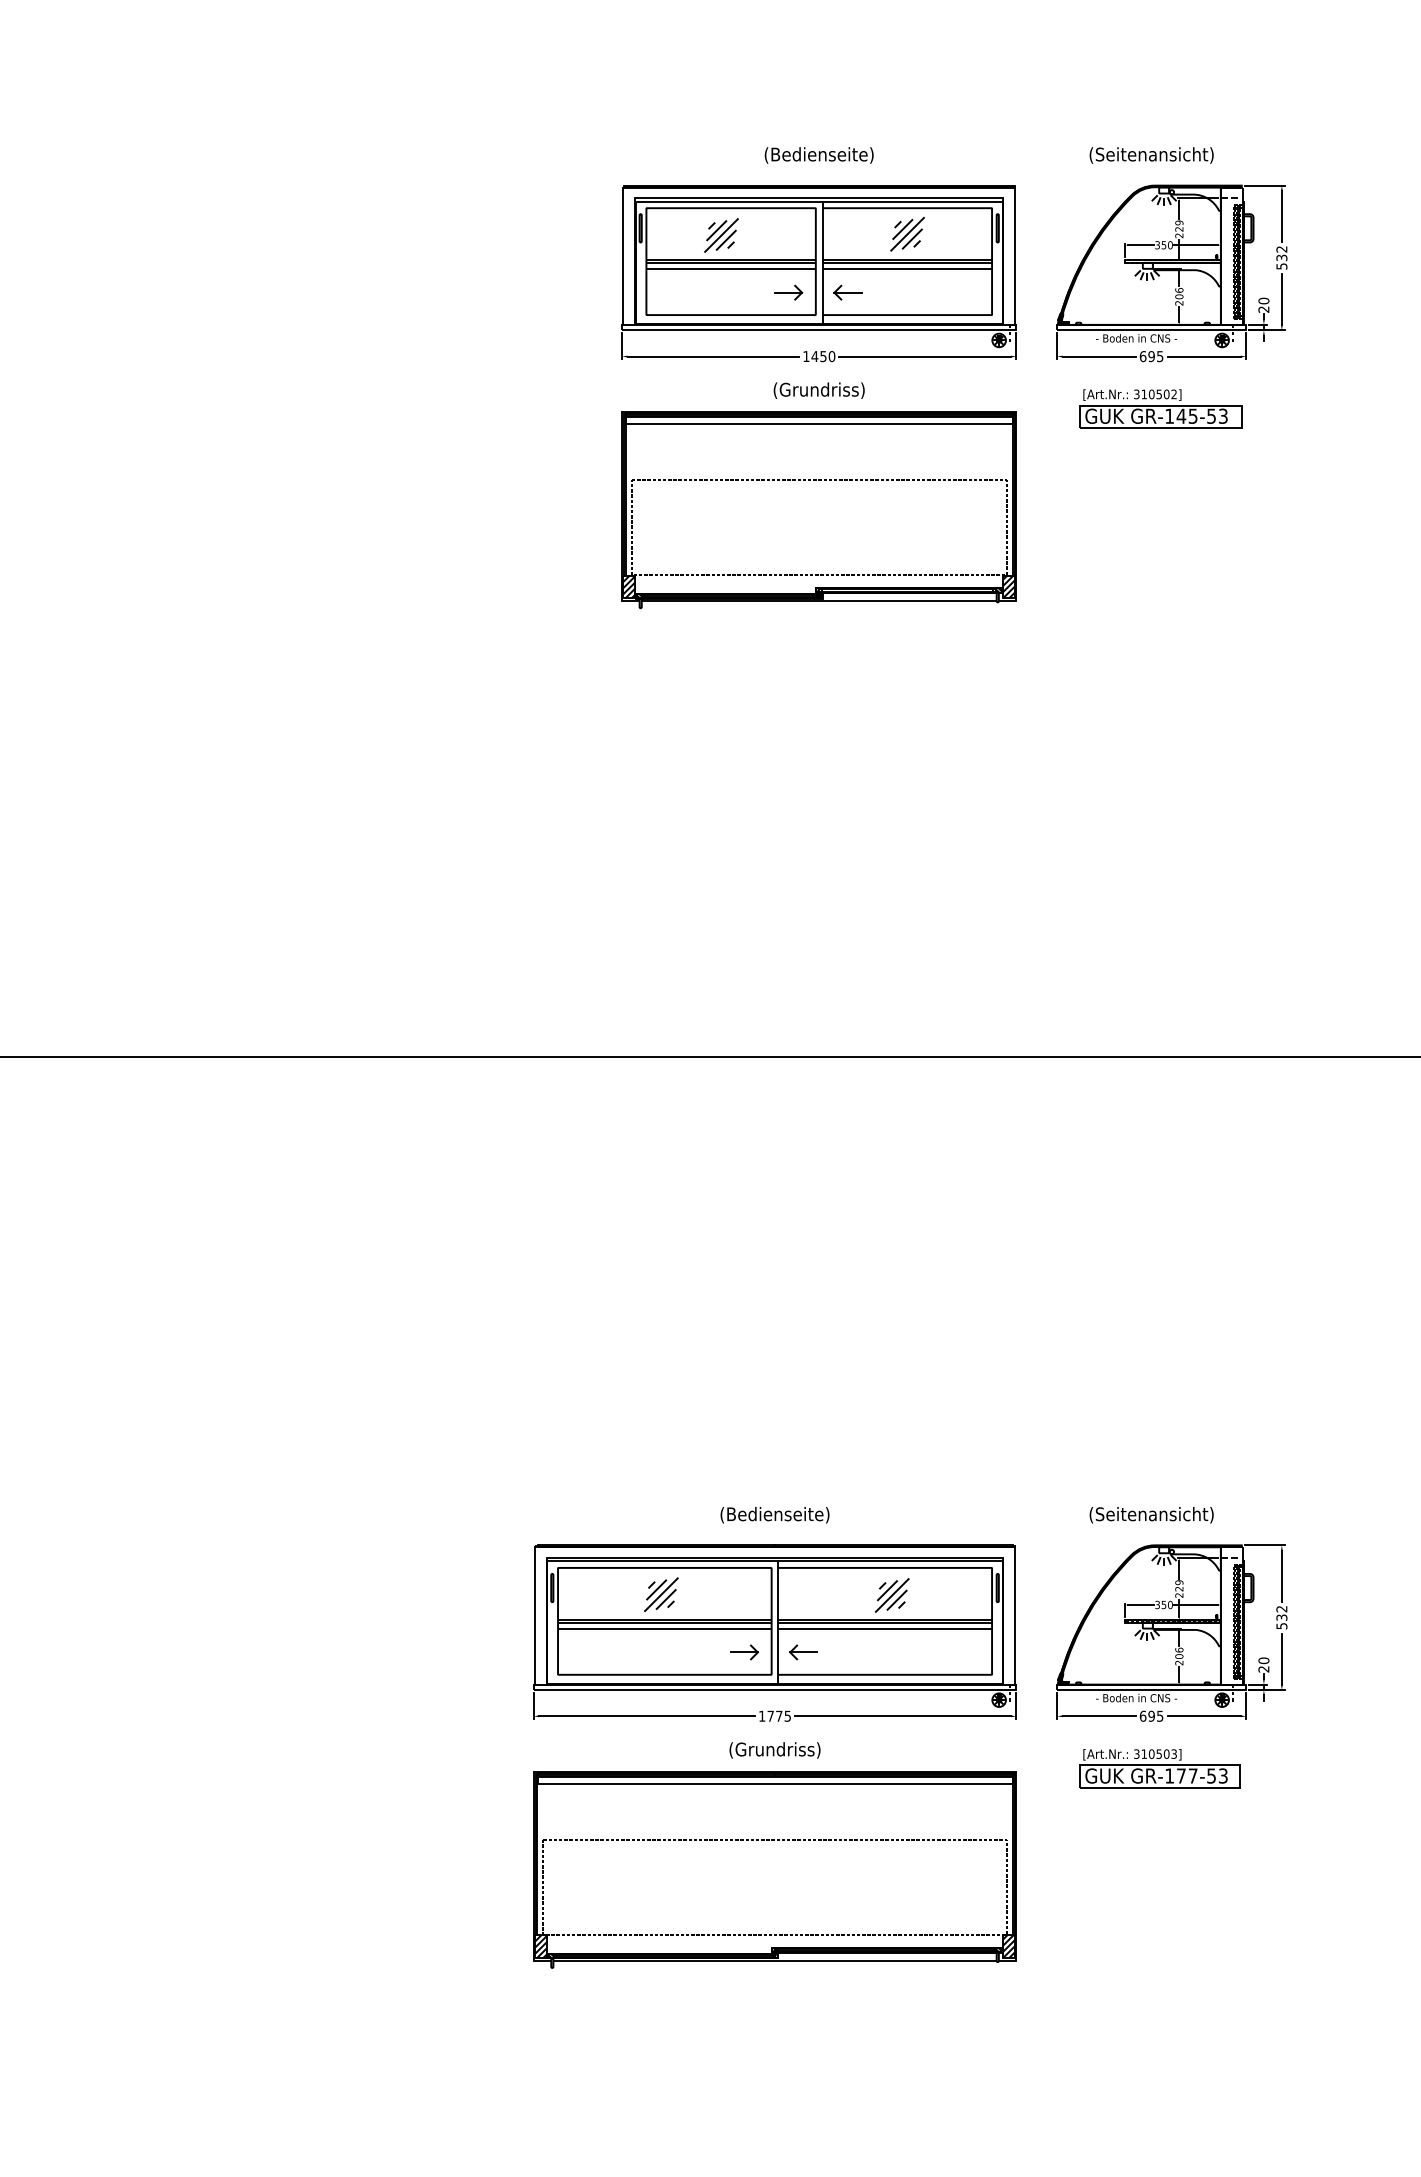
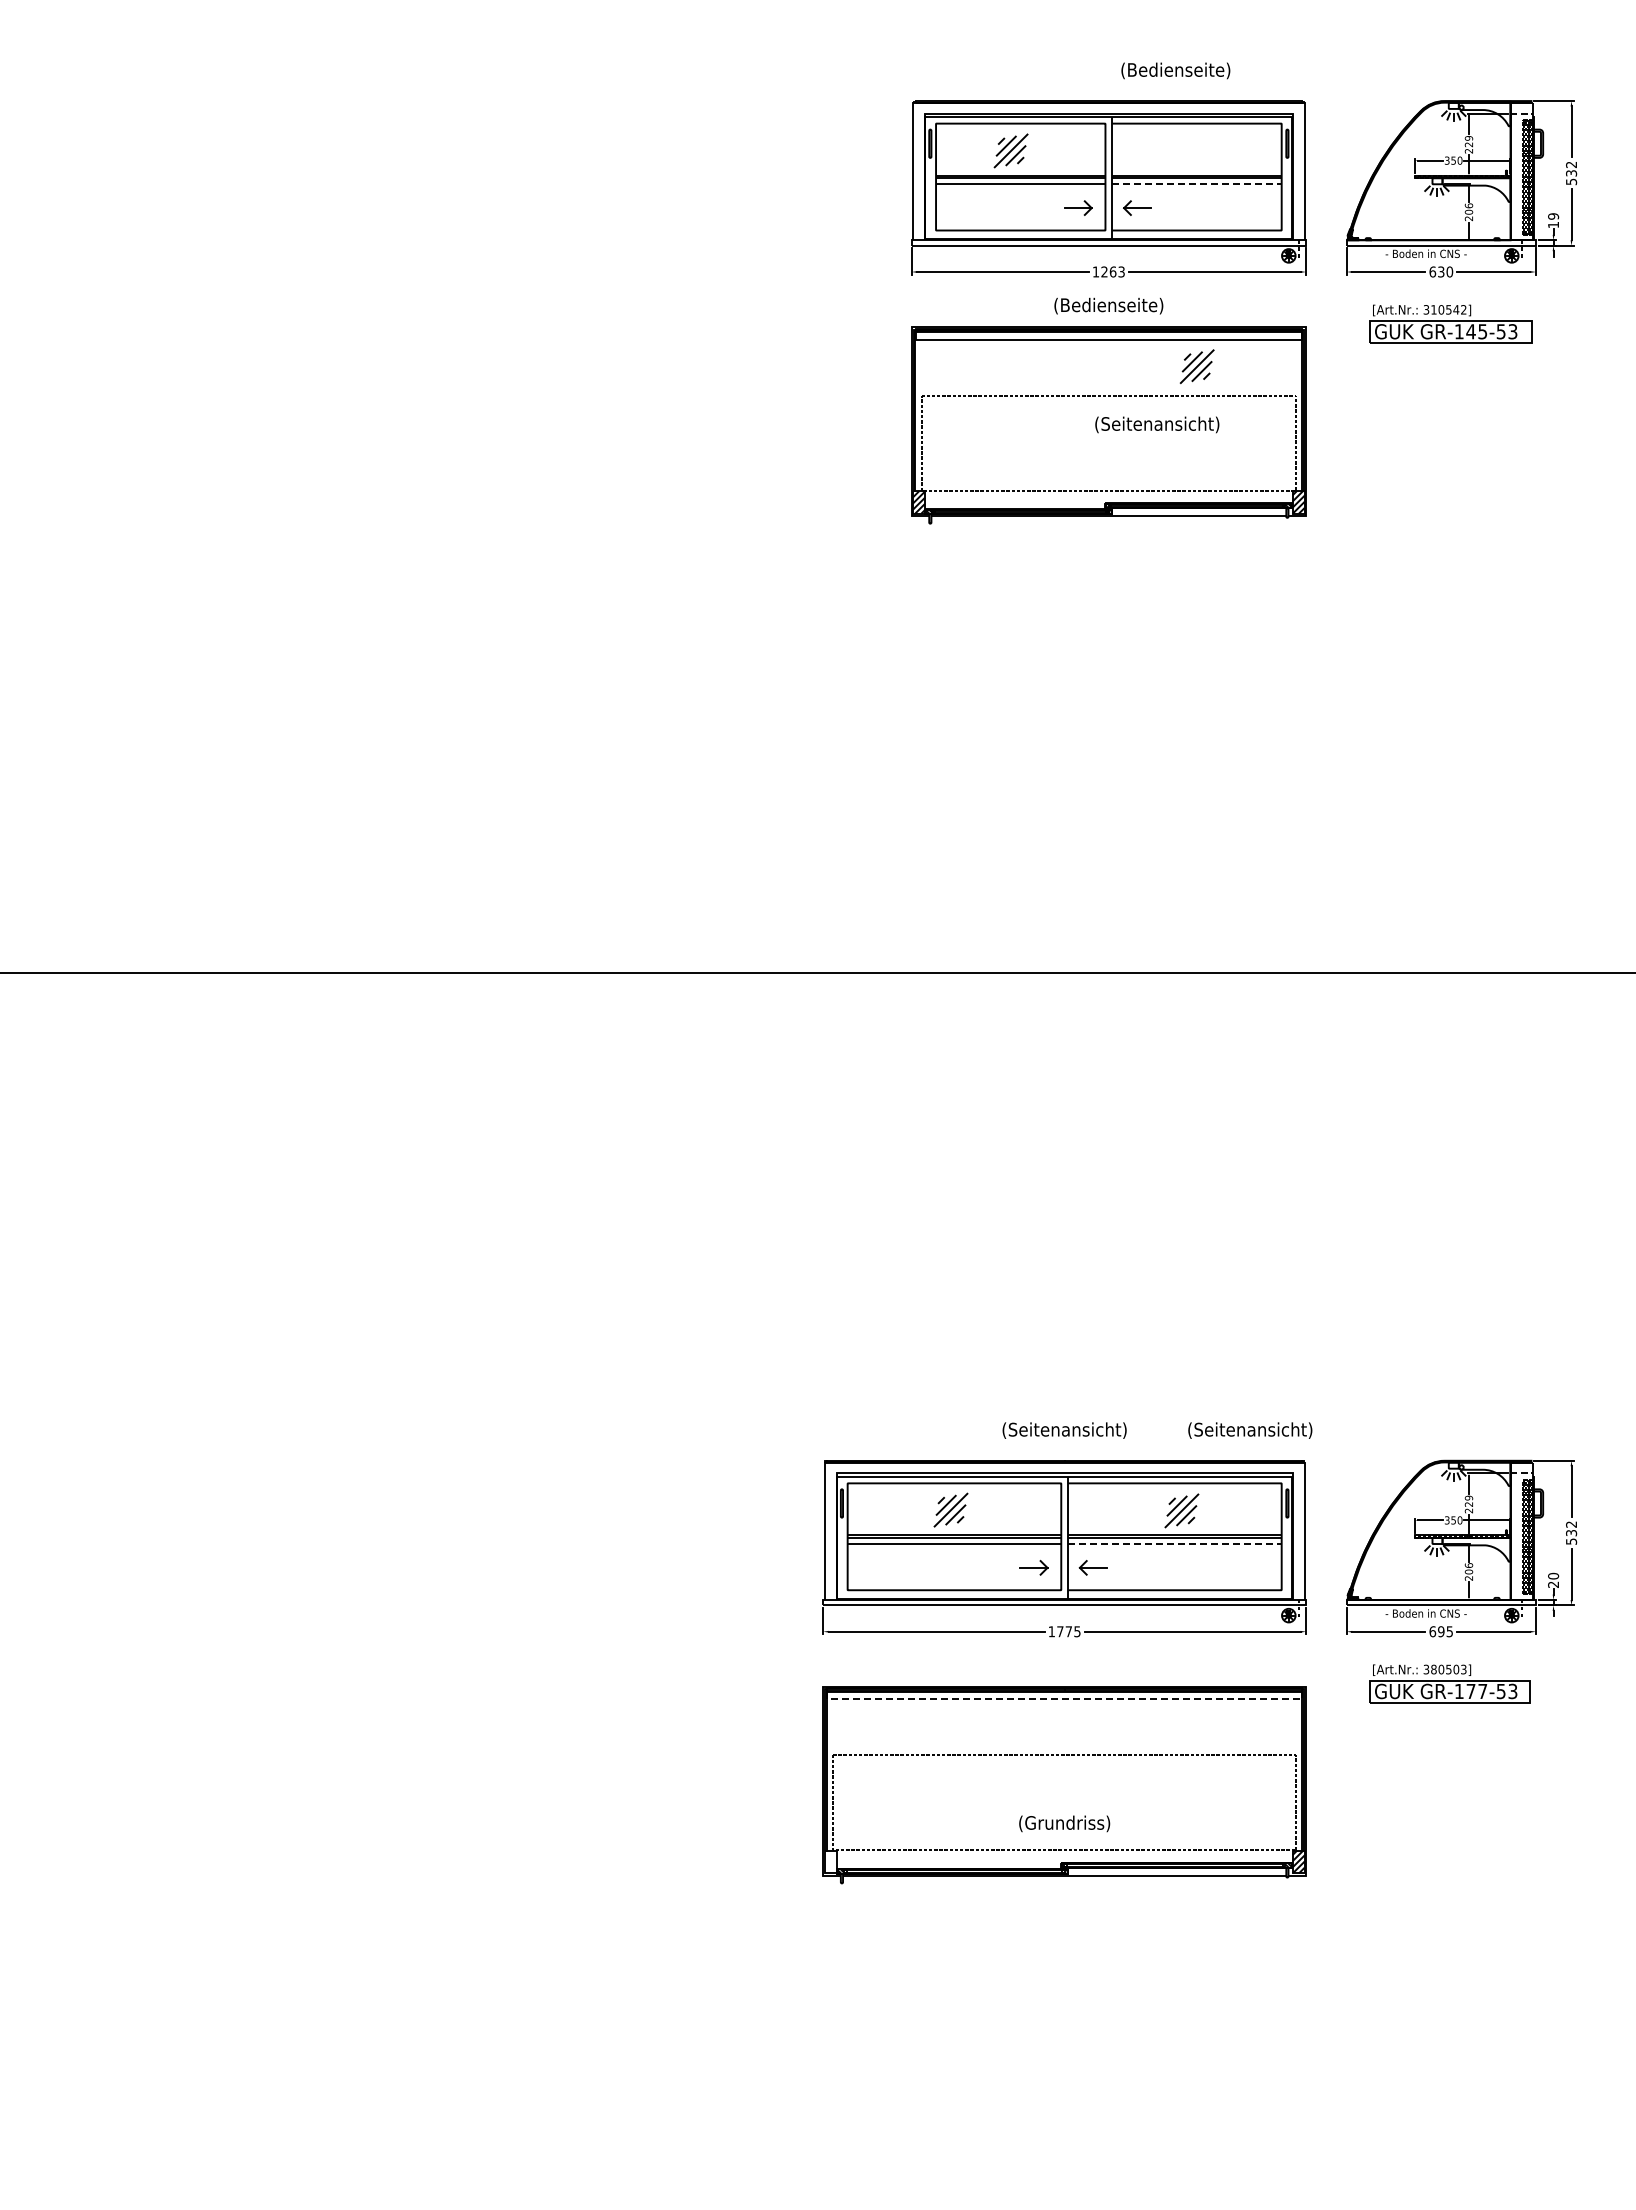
text: (818, 155) -> (1175, 70), moved
text: (1151, 155) -> (1157, 424), moved
part: (906, 234) -> (1196, 366), moved
line: (906, 269) -> (1196, 184), solid -> dashed
text: (1263, 305) -> (1553, 220), 20 -> 19
text: (822, 356) -> (1112, 271), 1450 -> 1263
text: (1155, 356) -> (1445, 271), 695 -> 630
text: (818, 390) -> (1108, 305), (Grundriss) -> (Bedienseite)
text: (1166, 394) -> (1456, 309), 310502] -> 310542]
text: (774, 1515) -> (1064, 1430), (Bedienseite) -> (Seitenansicht)
text: (1151, 1515) -> (1250, 1430), moved
line: (884, 1629) -> (1174, 1544), solid -> dashed
text: (774, 1750) -> (1064, 1823), moved
text: (1143, 1754) -> (1433, 1669), 310503] -> 380503]
line: (774, 1784) -> (1064, 1699), solid -> dashed
hatch: (540, 1946) -> (830, 1861), removed

